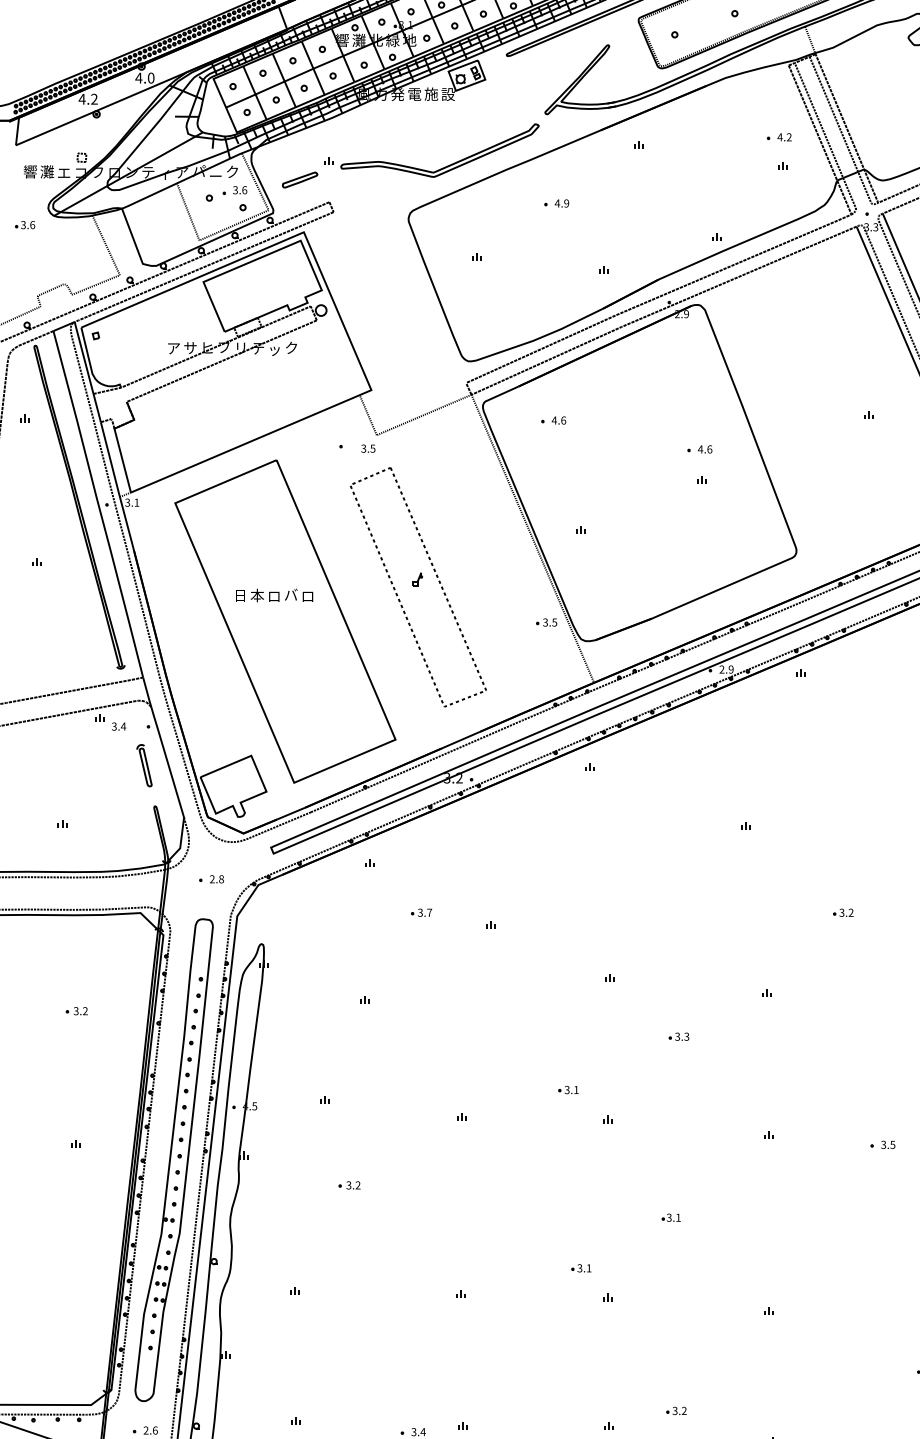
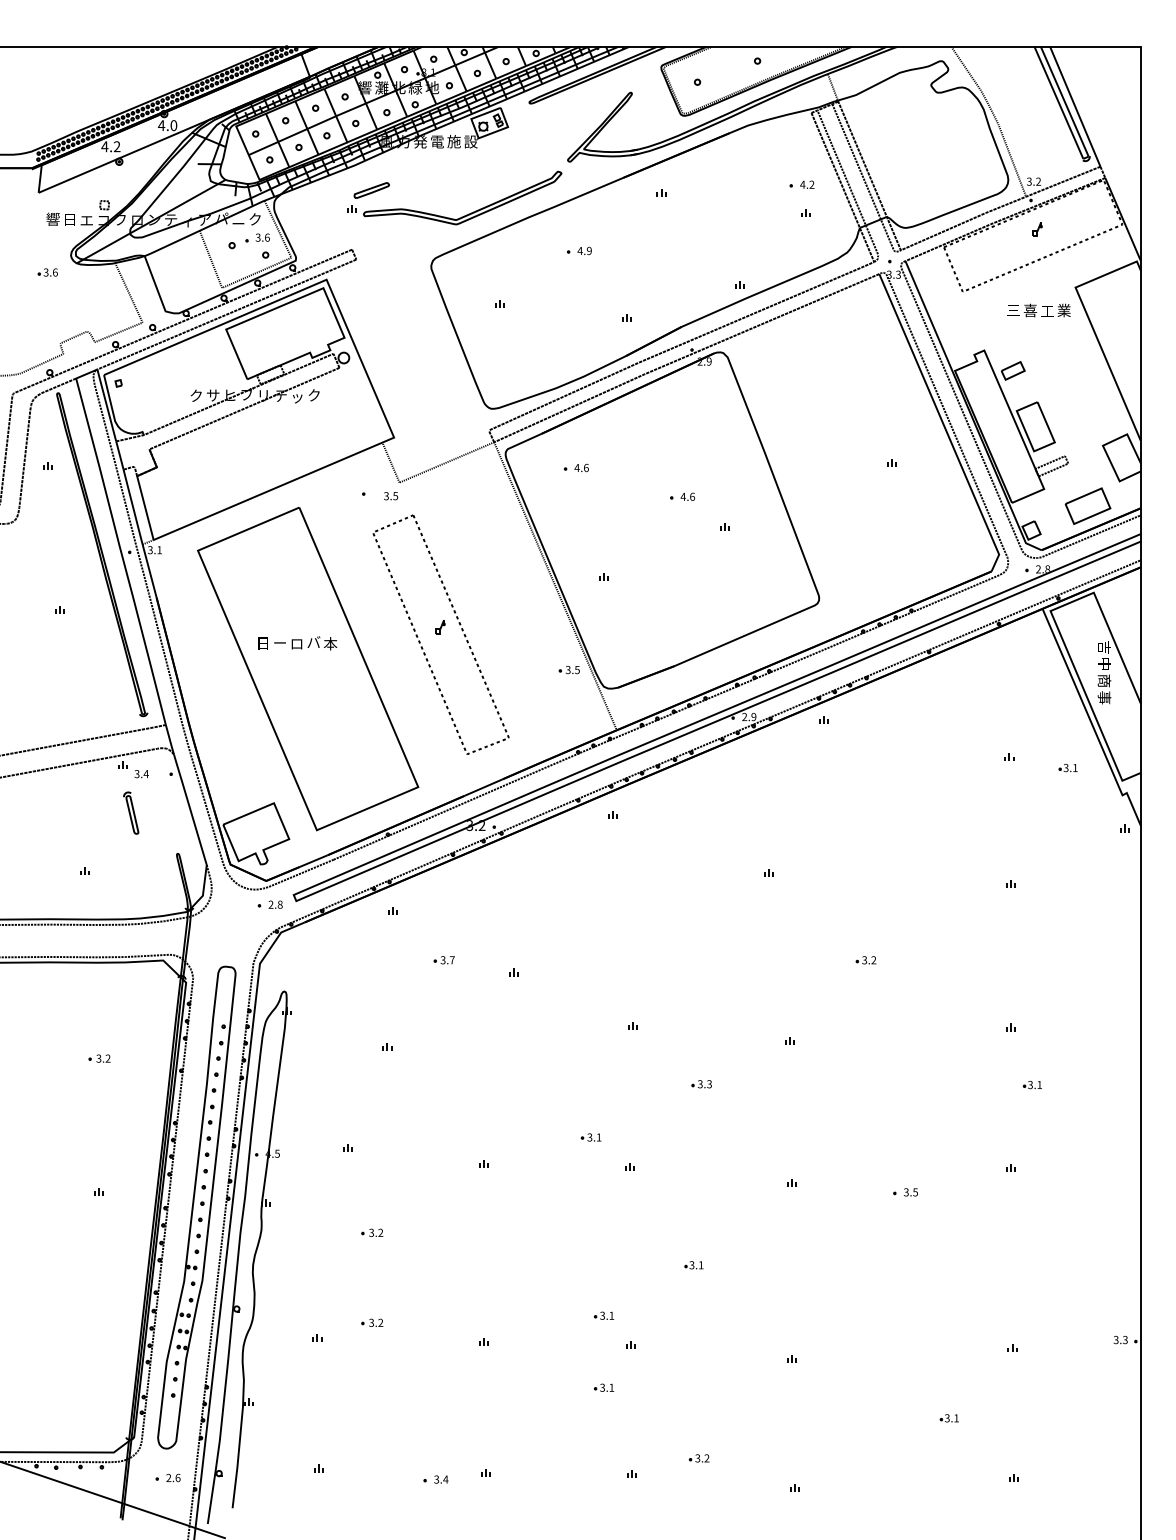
text: (46, 172) -> (69, 219), 灘 -> 日
part: (299, 180) -> (371, 190), moved
text: (173, 348) -> (196, 395), ア -> ク
part: (699, 449) -> (682, 496), moved
text: (256, 595) -> (279, 642), 本 -> ー
text: (307, 596) -> (330, 643), ロ -> 本
part: (144, 765) -> (131, 812), moved
part: (210, 879) -> (269, 904), moved
part: (349, 1275) -> (372, 1322), added
part: (580, 1340) -> (603, 1387), added

